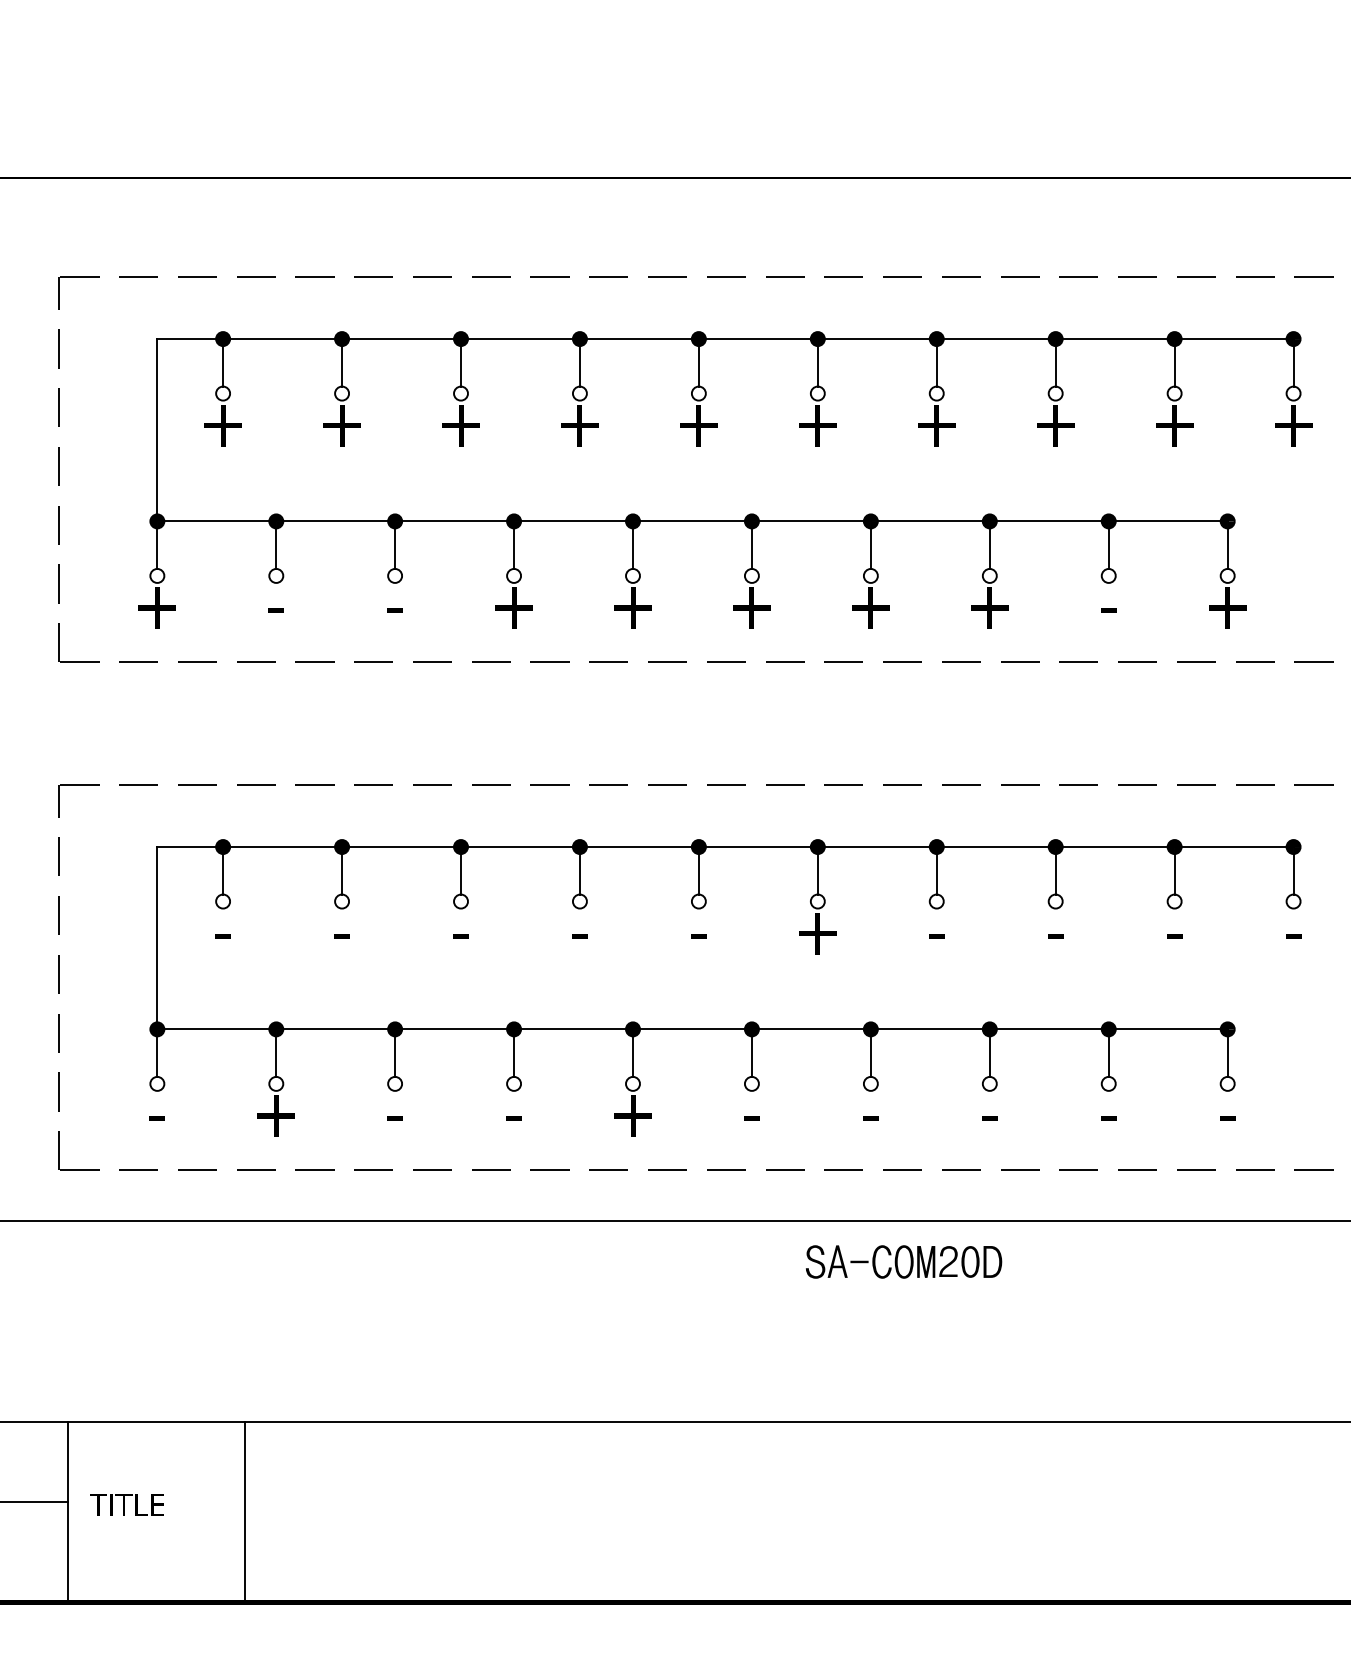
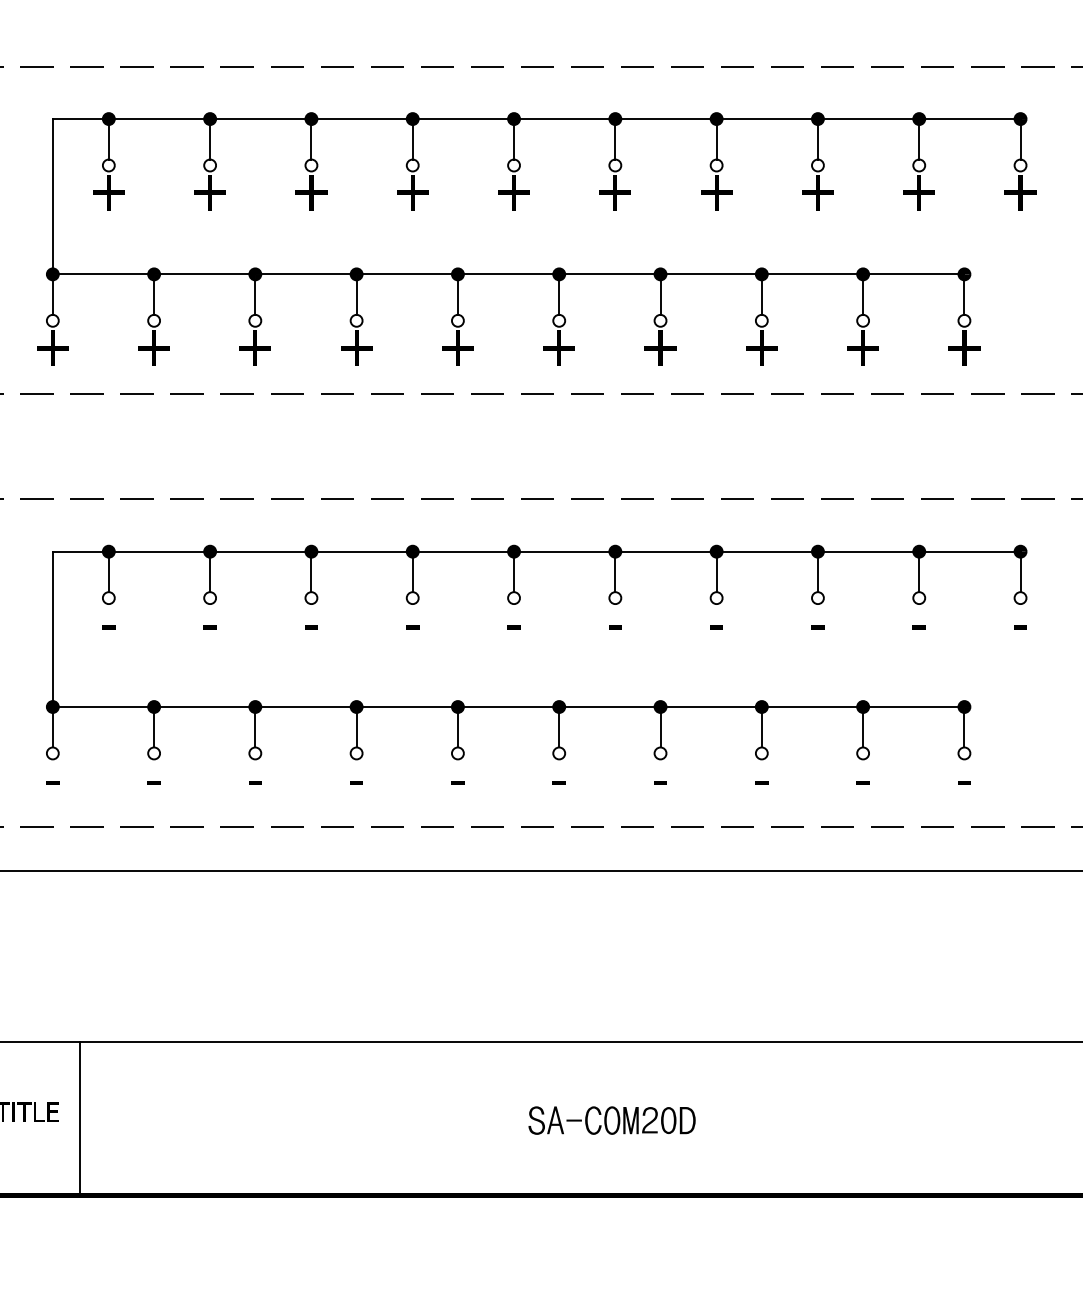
text: (275, 607) -> (153, 347), - -> +
text: (394, 607) -> (254, 347), - -> +
text: (1108, 607) -> (862, 347), - -> +
text: (817, 933) -> (615, 625), + -> -
text: (275, 1115) -> (153, 780), + -> -
text: (632, 1115) -> (457, 780), + -> -
text: (904, 1261) -> (612, 1120), moved
line: (244, 1512) -> (79, 1118), moved

